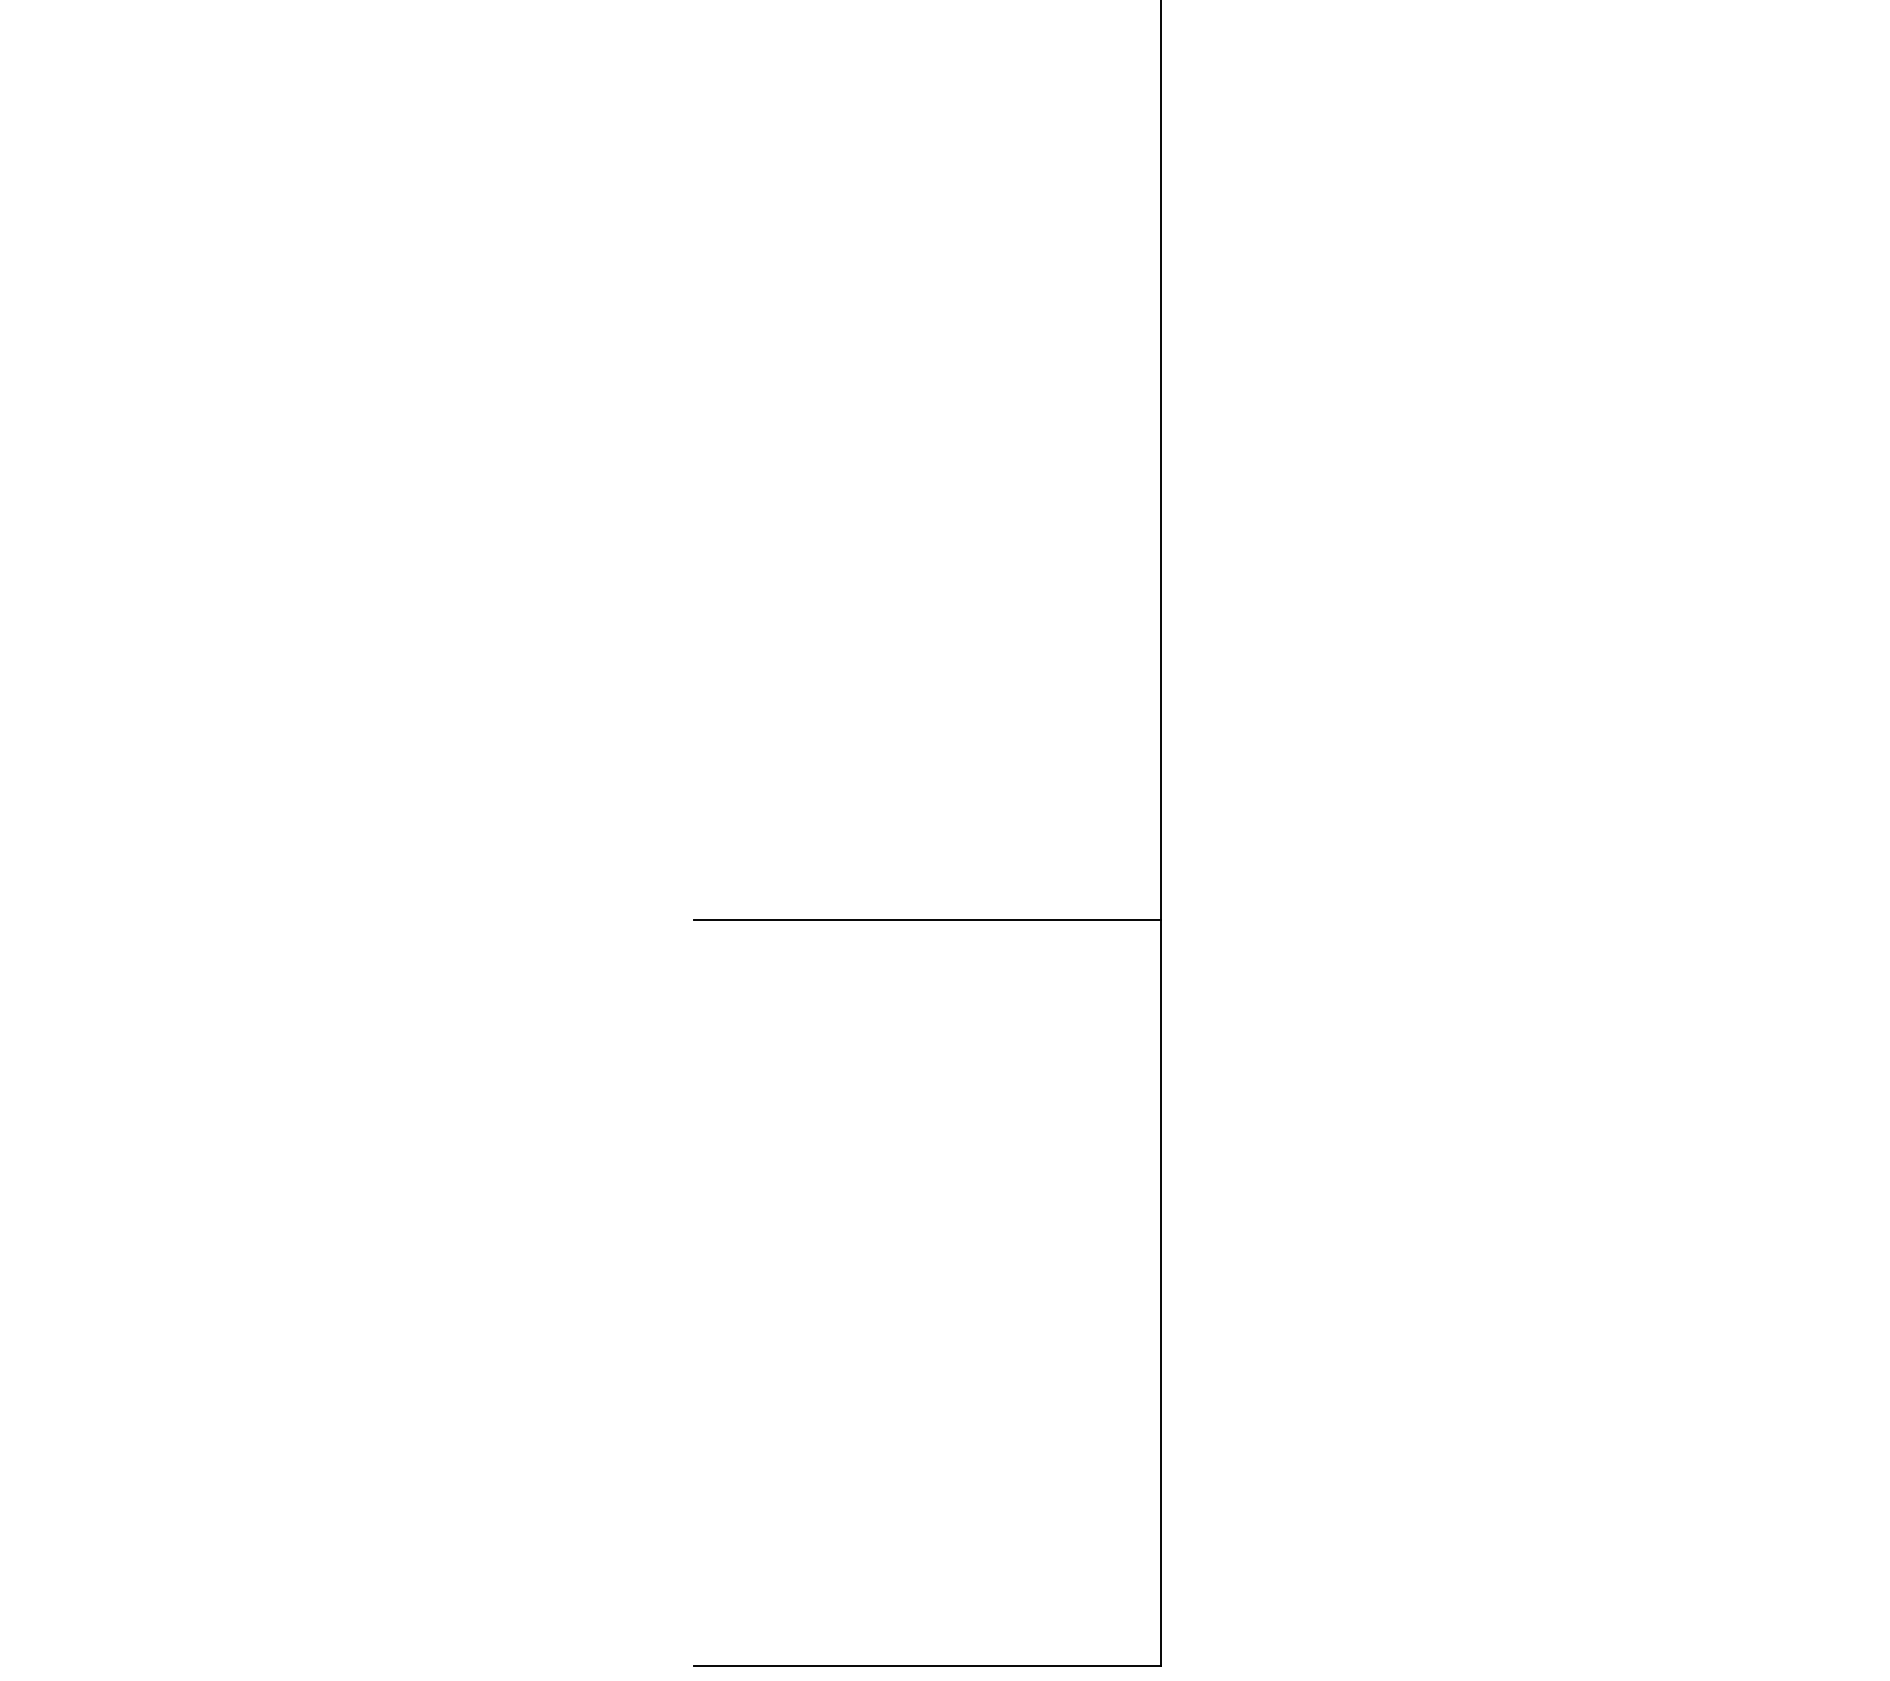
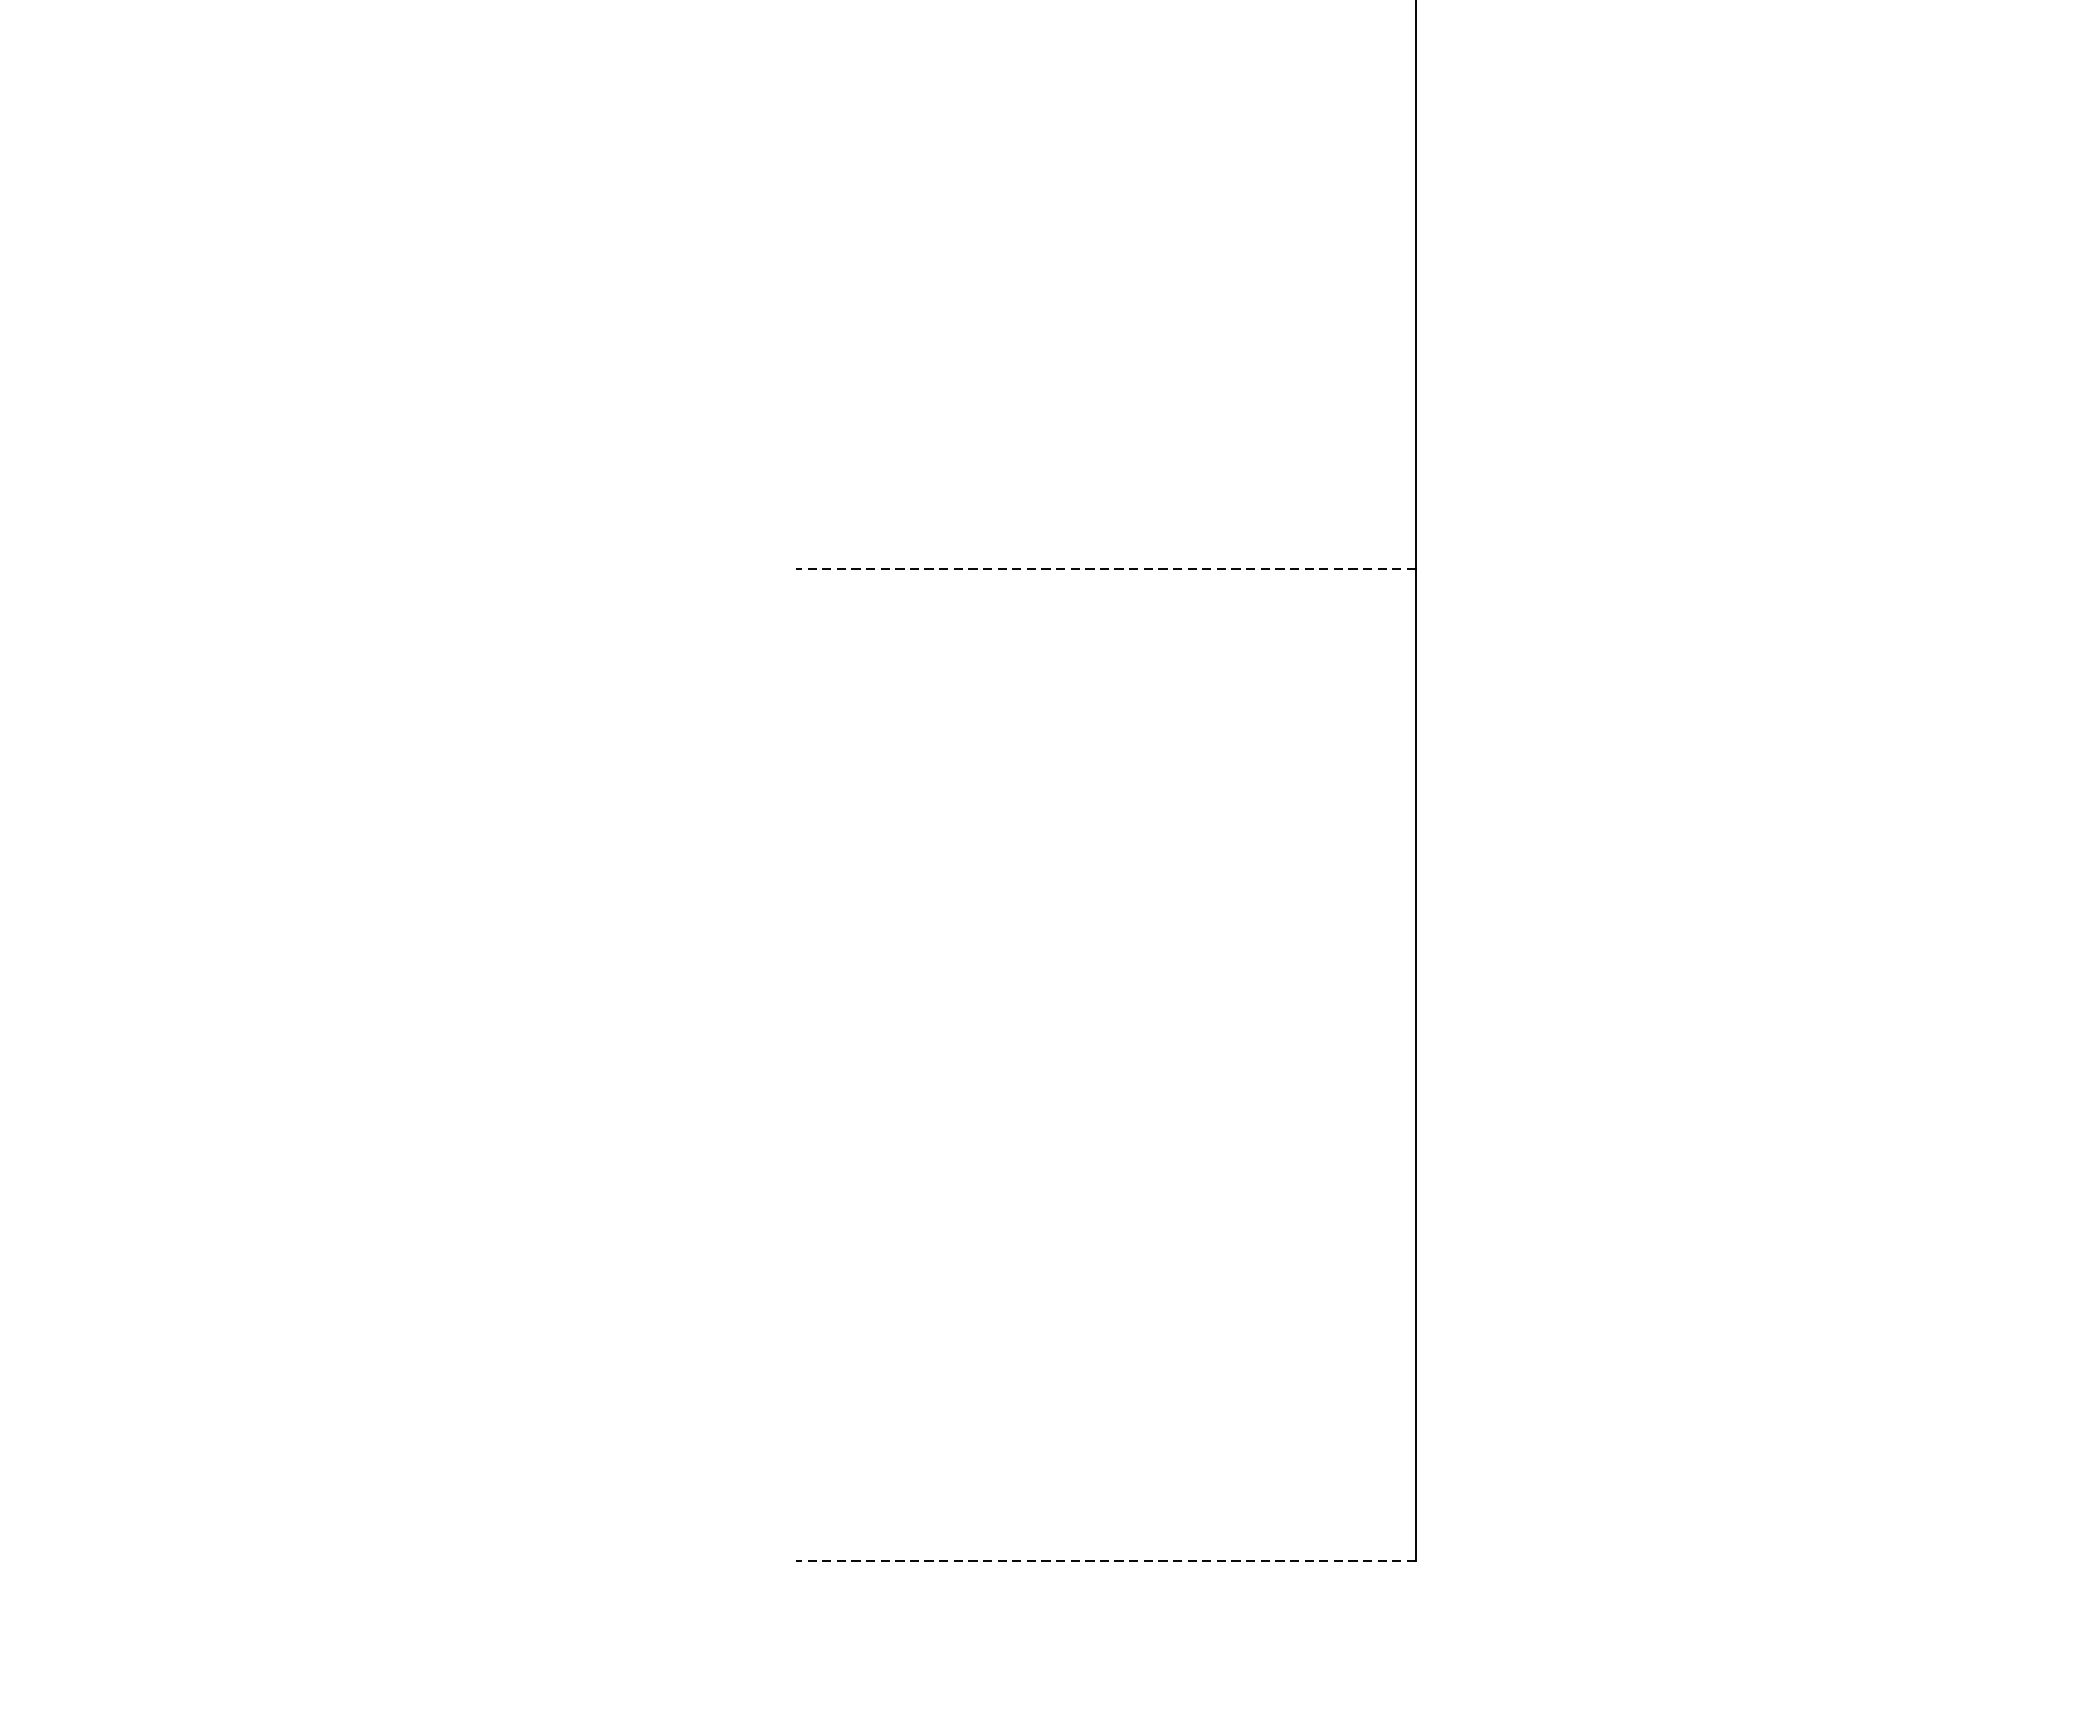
line: (927, 920) -> (1106, 569), solid -> dashed
line: (927, 1666) -> (1106, 1560), solid -> dashed

